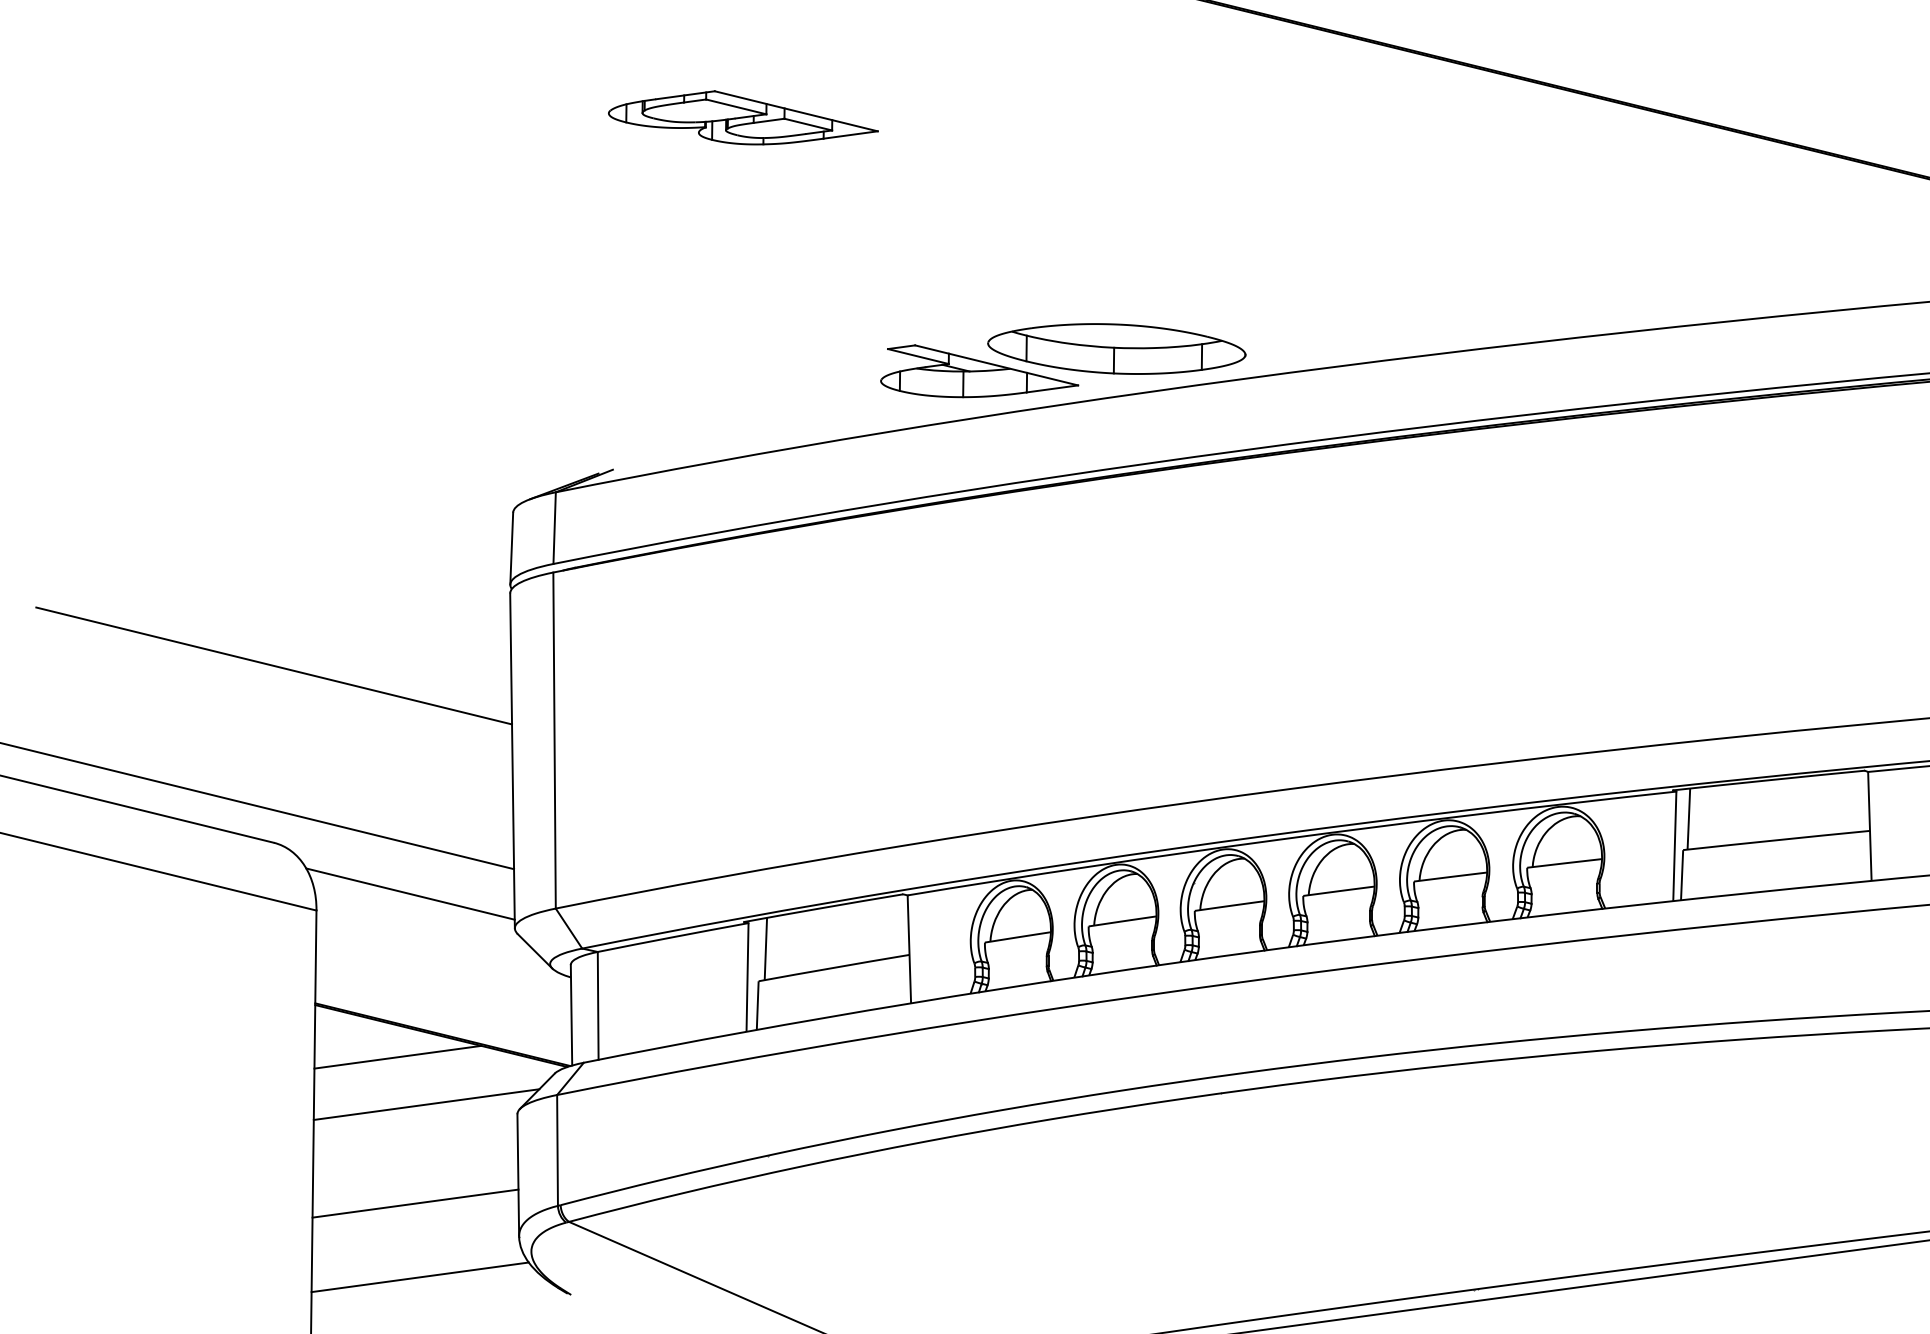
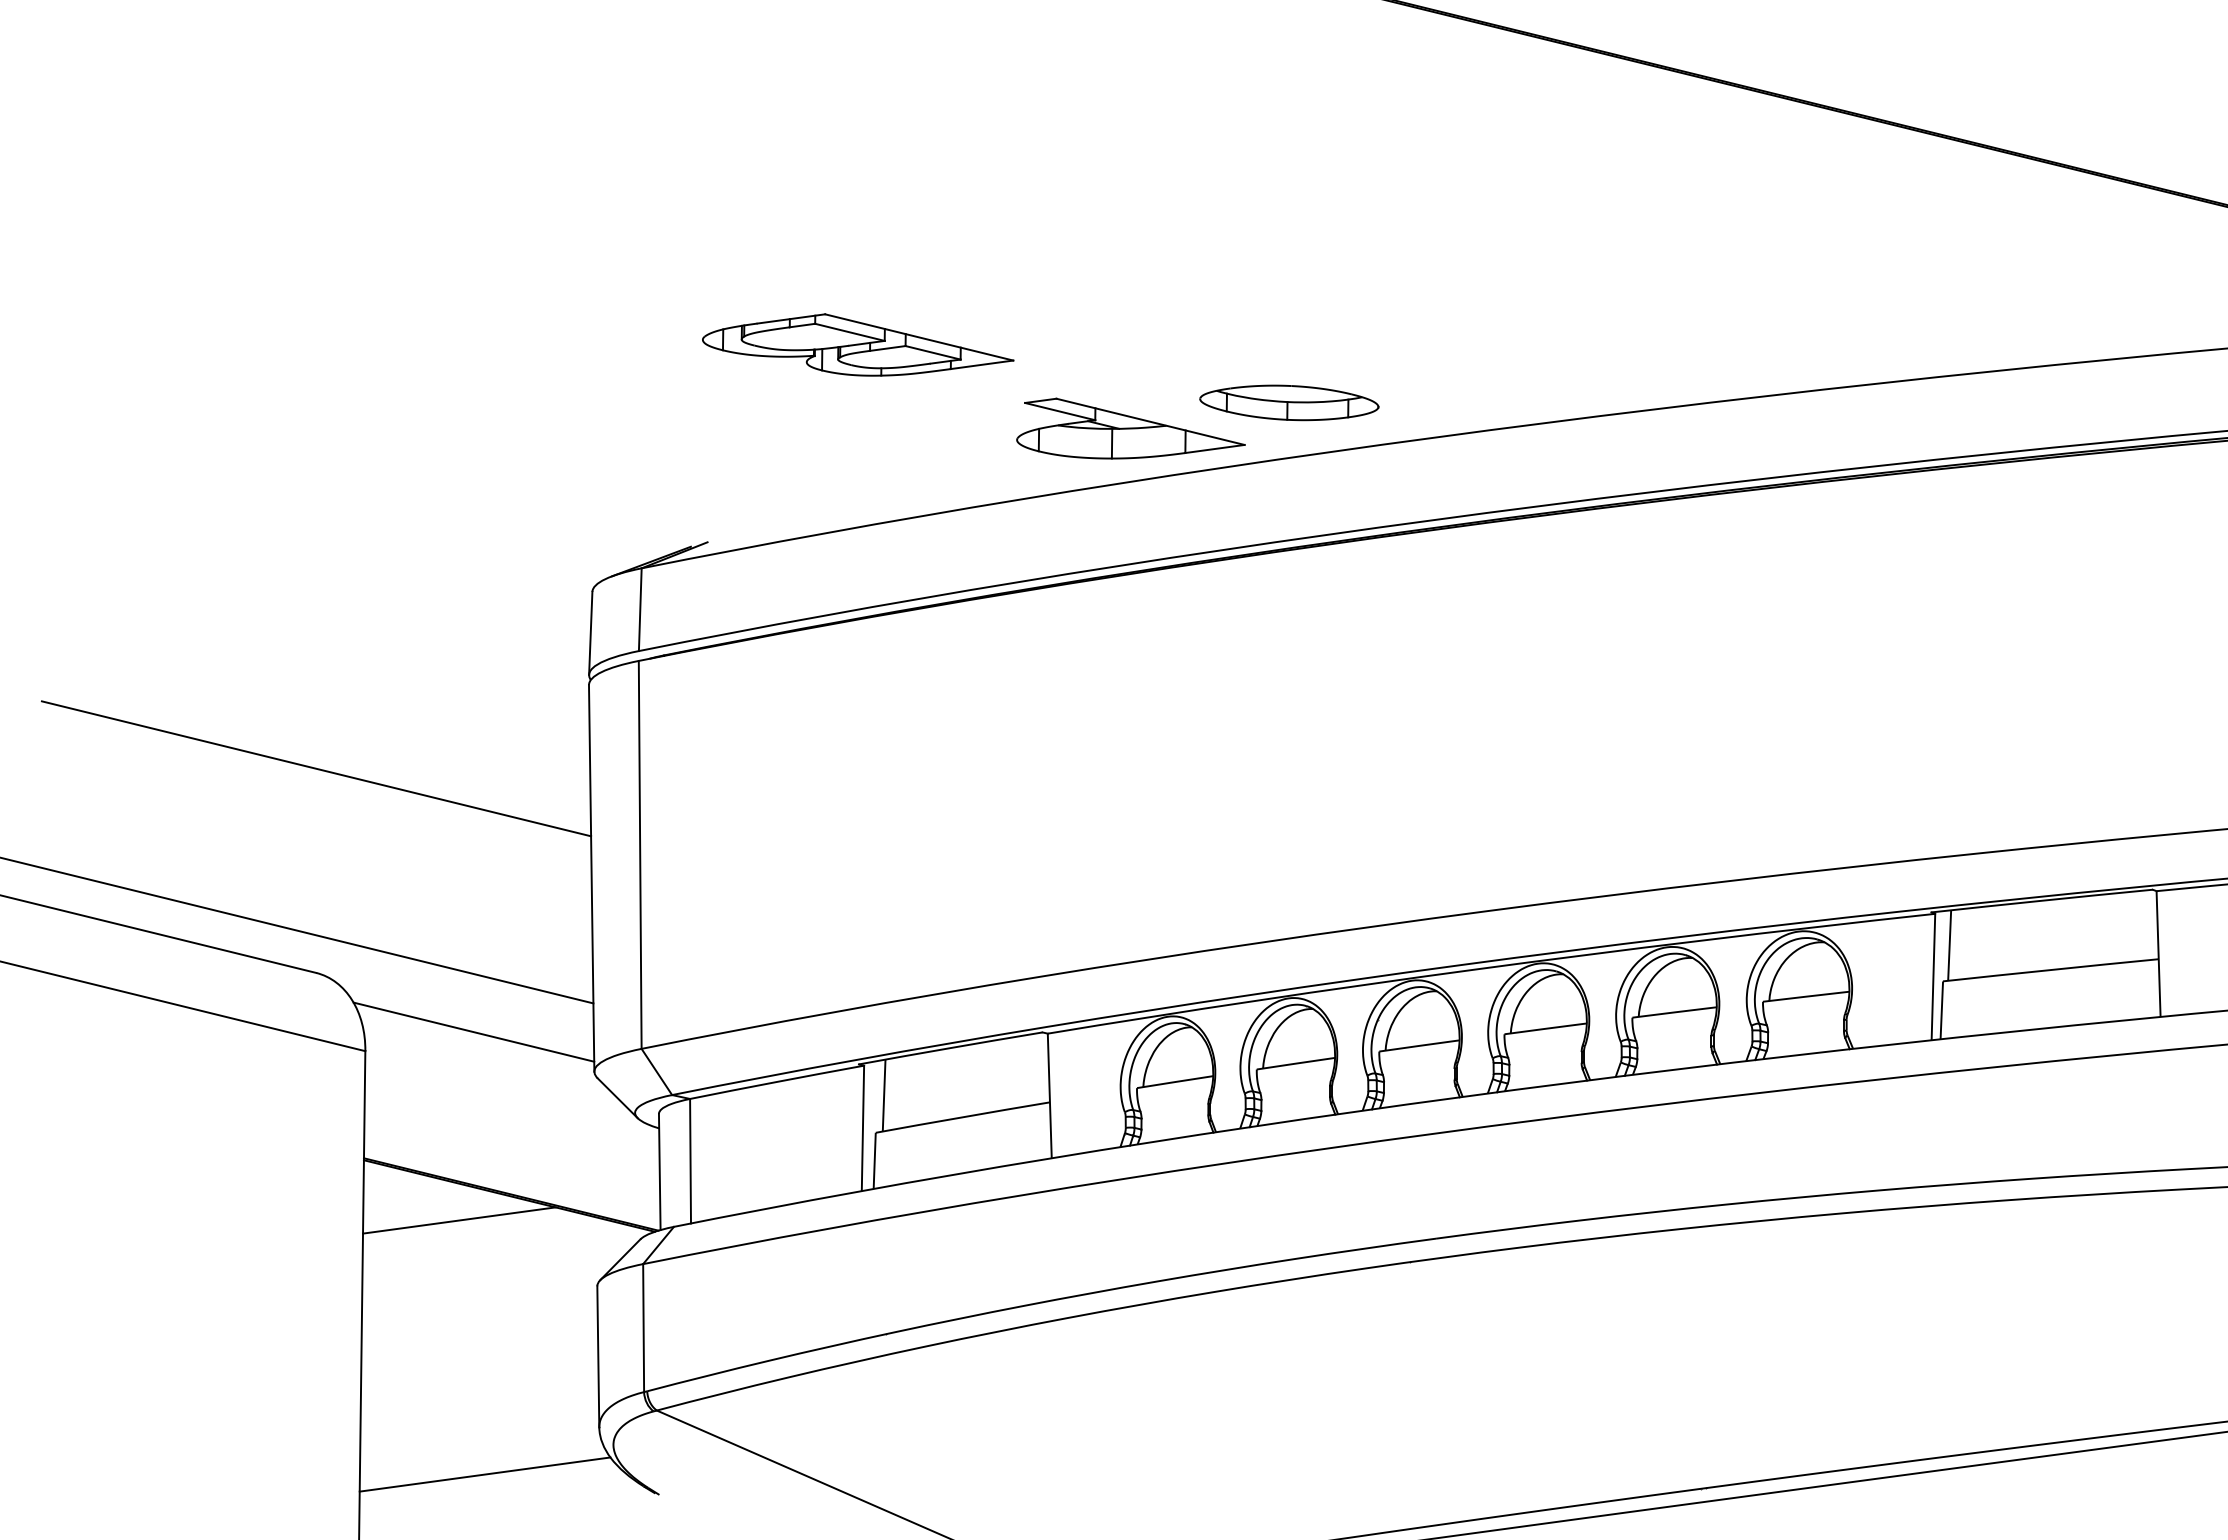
part: (743, 117) -> (858, 344), moved
part: (1116, 348) -> (1288, 402), size x0.6
line: (426, 1104) -> (492, 1275), removed
line: (415, 1203) -> (479, 1389), removed

